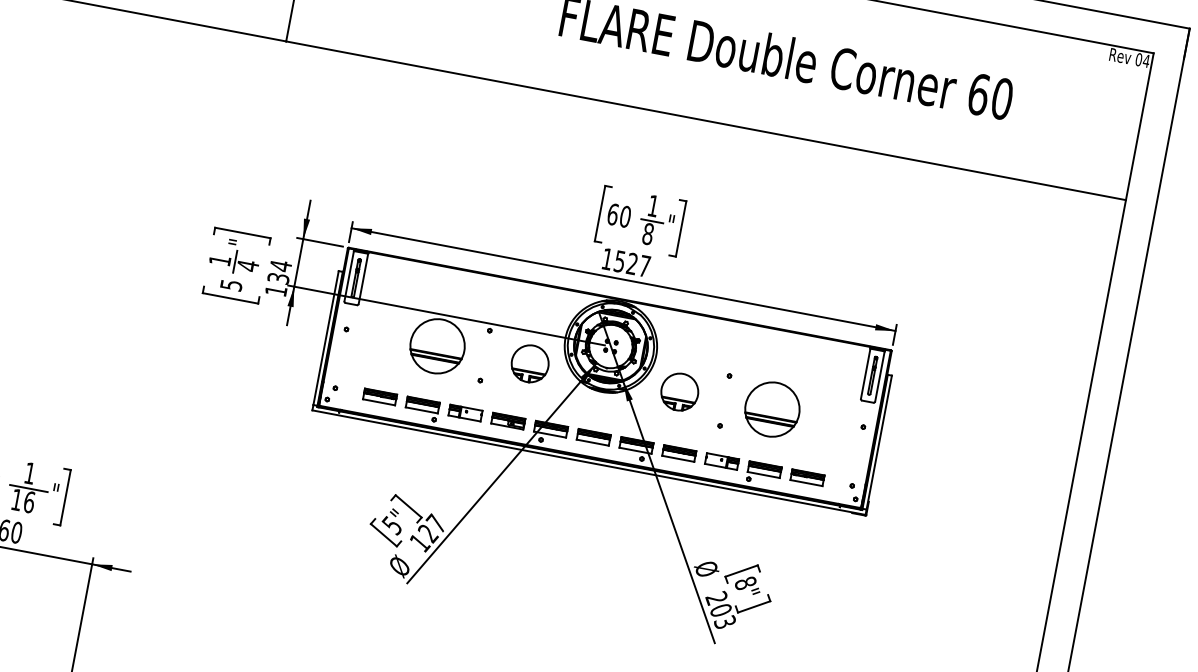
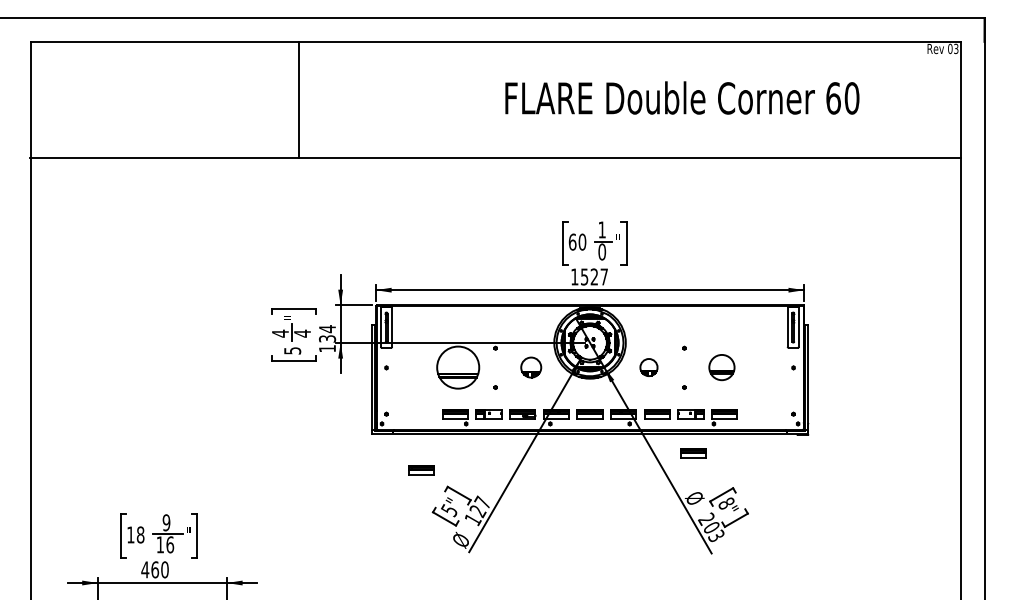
text: (1145, 60) -> (955, 48), 04 -> 03
text: (648, 233) -> (602, 251), 8 -> 0
text: (220, 260) -> (280, 333), 1 -> 4
part: (530, 363) -> (531, 367), size x0.7
part: (679, 391) -> (648, 367), size x0.6
part: (379, 397) -> (421, 470), moved
part: (771, 409) -> (721, 367), size x0.6
text: (30, 472) -> (166, 522), 1 -> 9
part: (807, 477) -> (693, 453), moved

